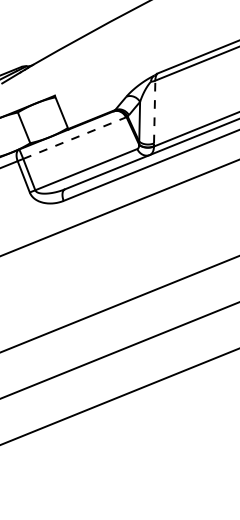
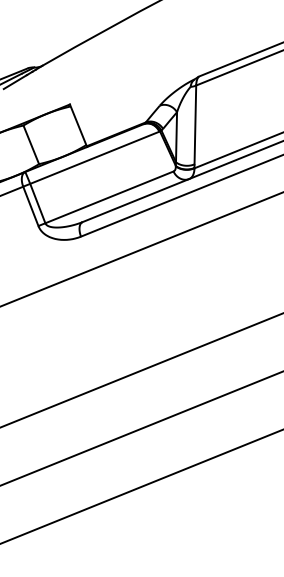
line: (154, 111) -> (195, 124), dashed -> solid
line: (75, 137) -> (95, 156), dashed -> solid

